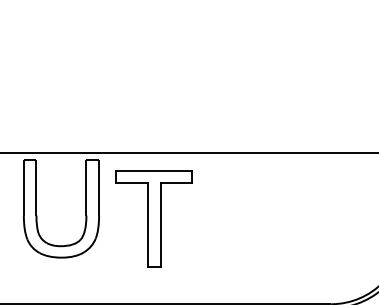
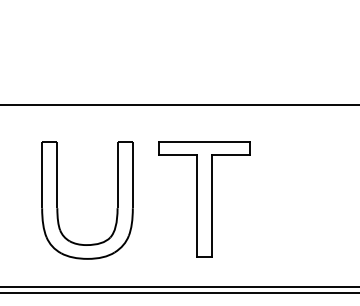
part: (85, 208) -> (116, 199), moved
part: (153, 218) -> (203, 198), moved

